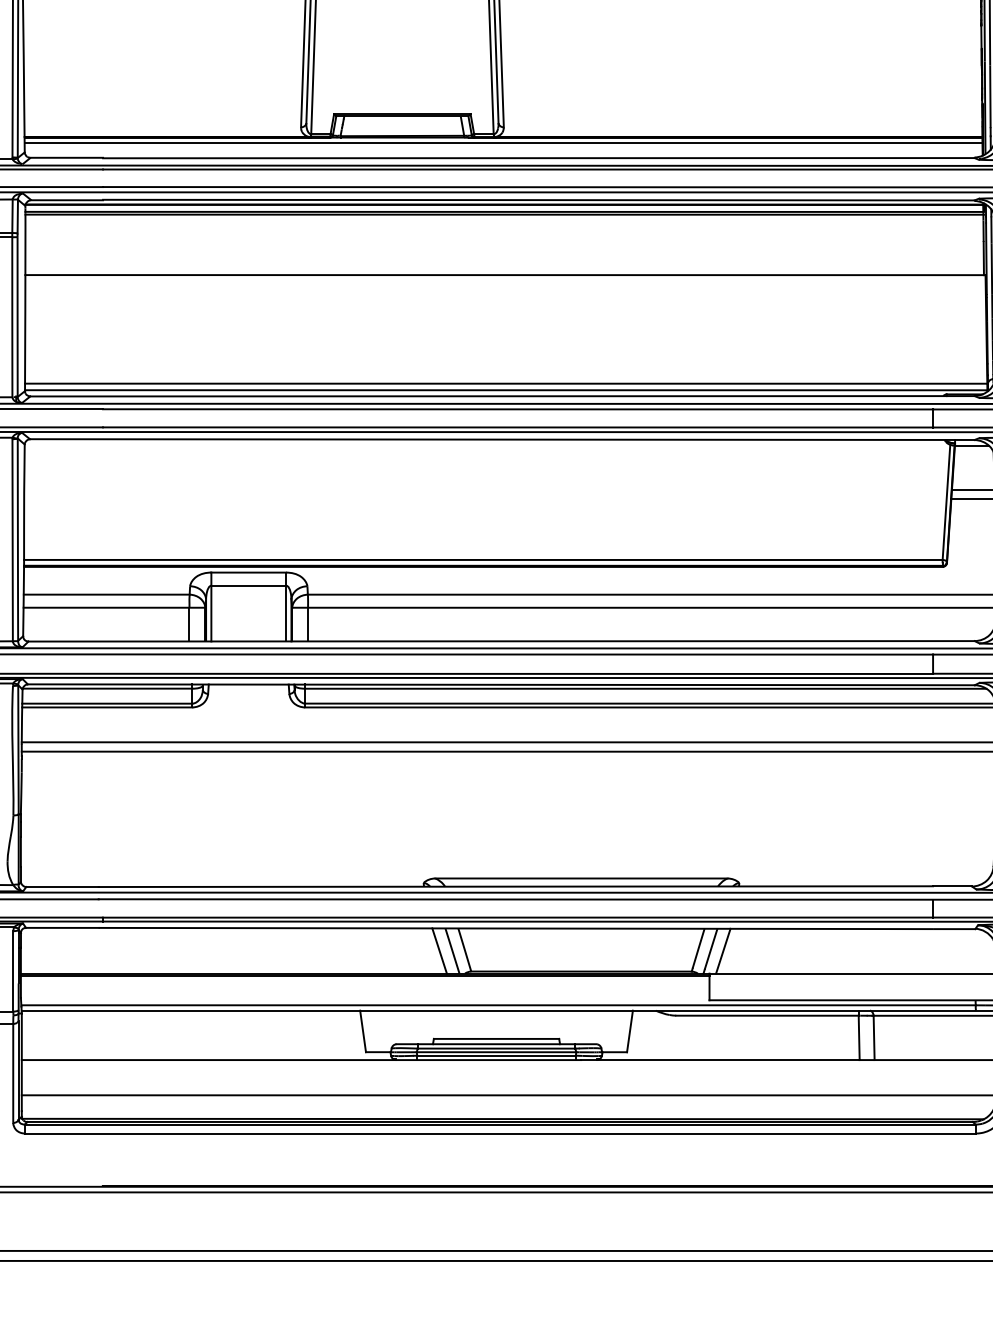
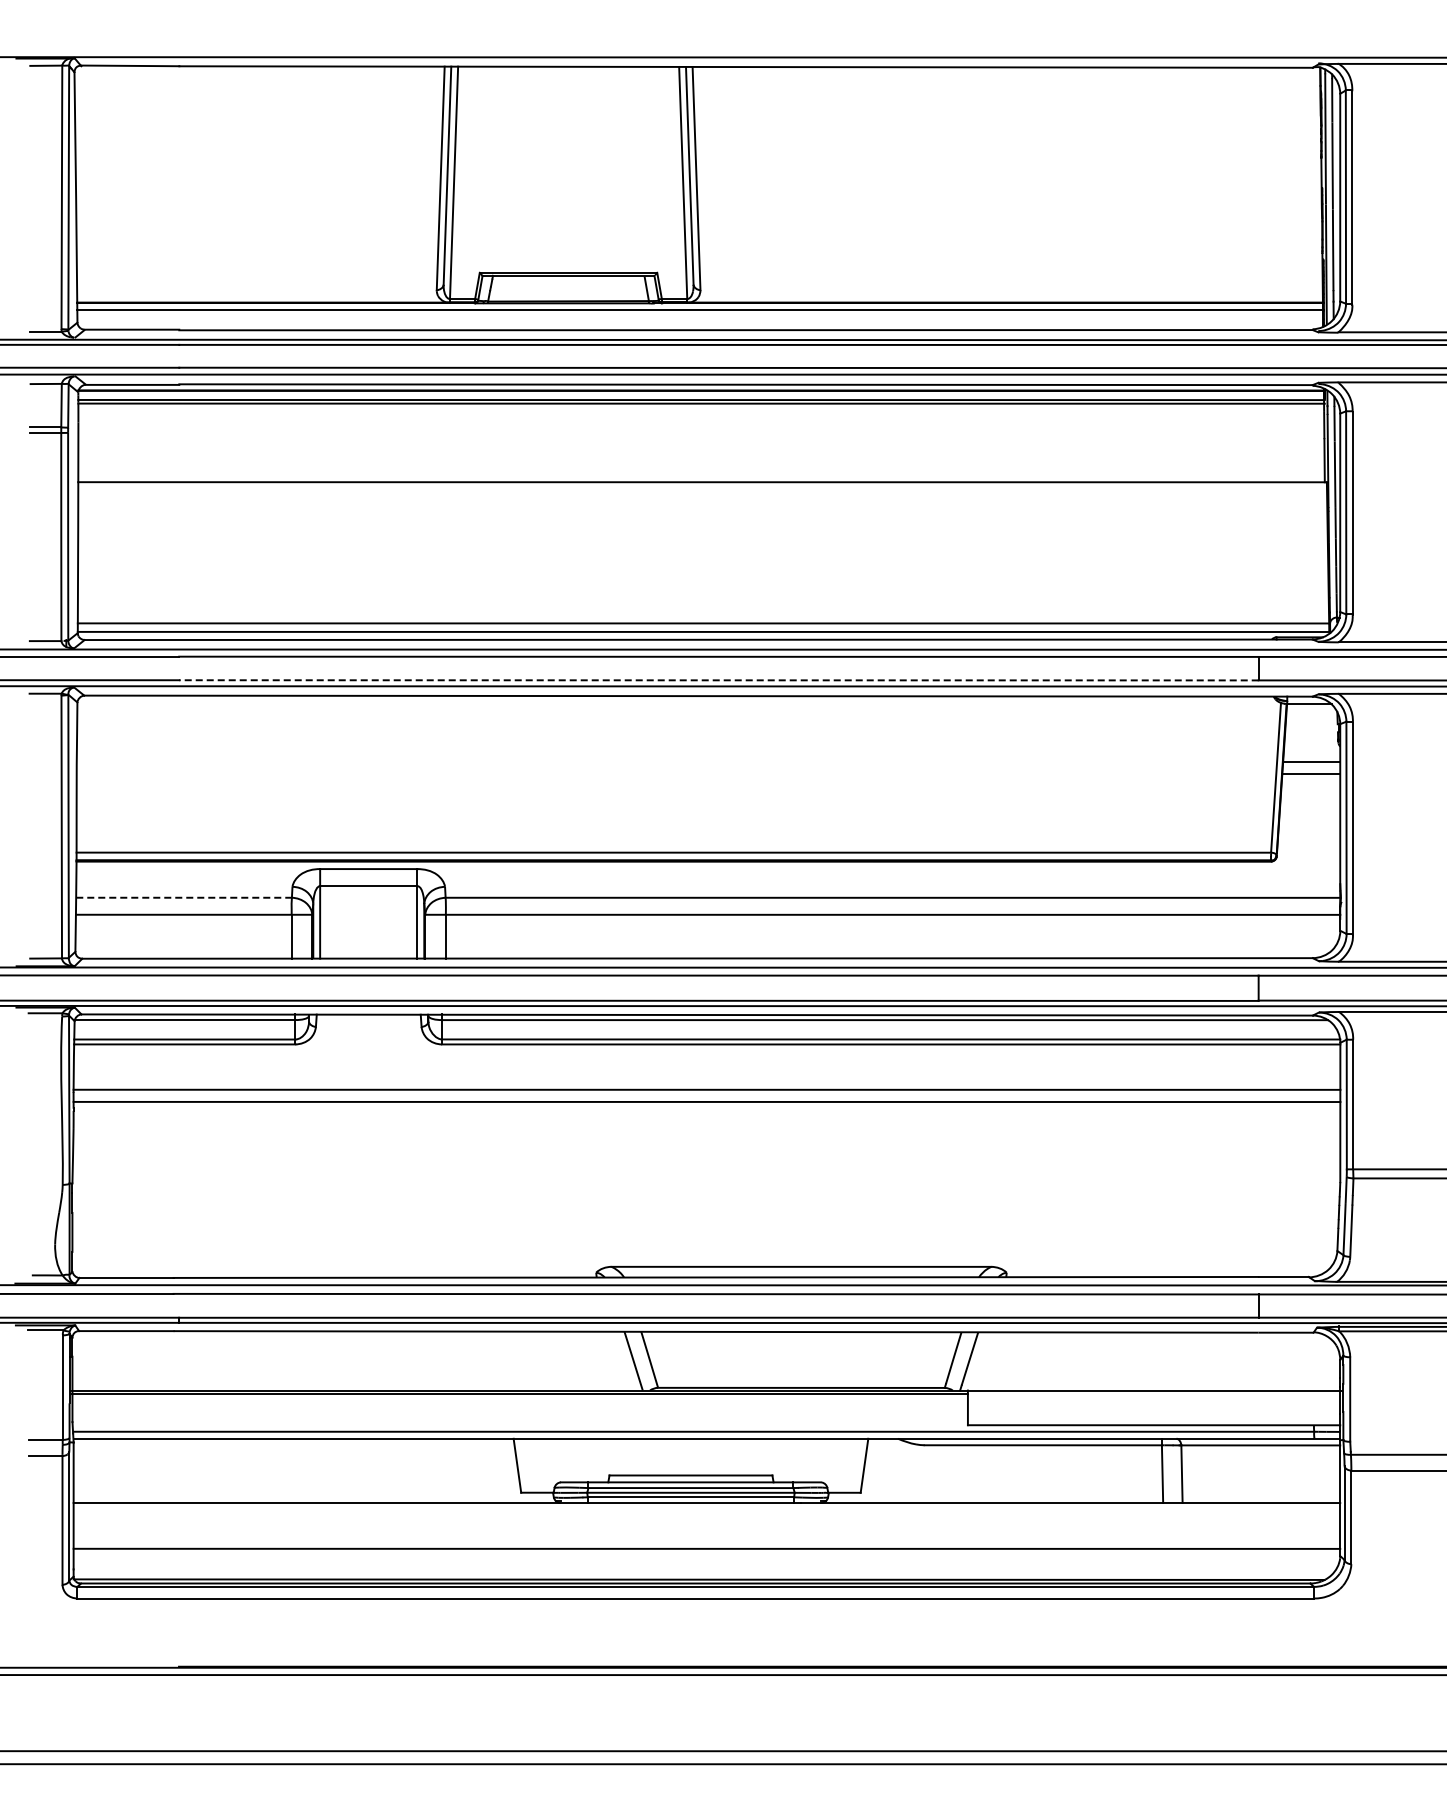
line: (517, 427) -> (718, 680), solid -> dashed
line: (107, 594) -> (184, 897), solid -> dashed
line: (439, 950) -> (616, 1360), removed
line: (723, 951) -> (985, 1361), removed

